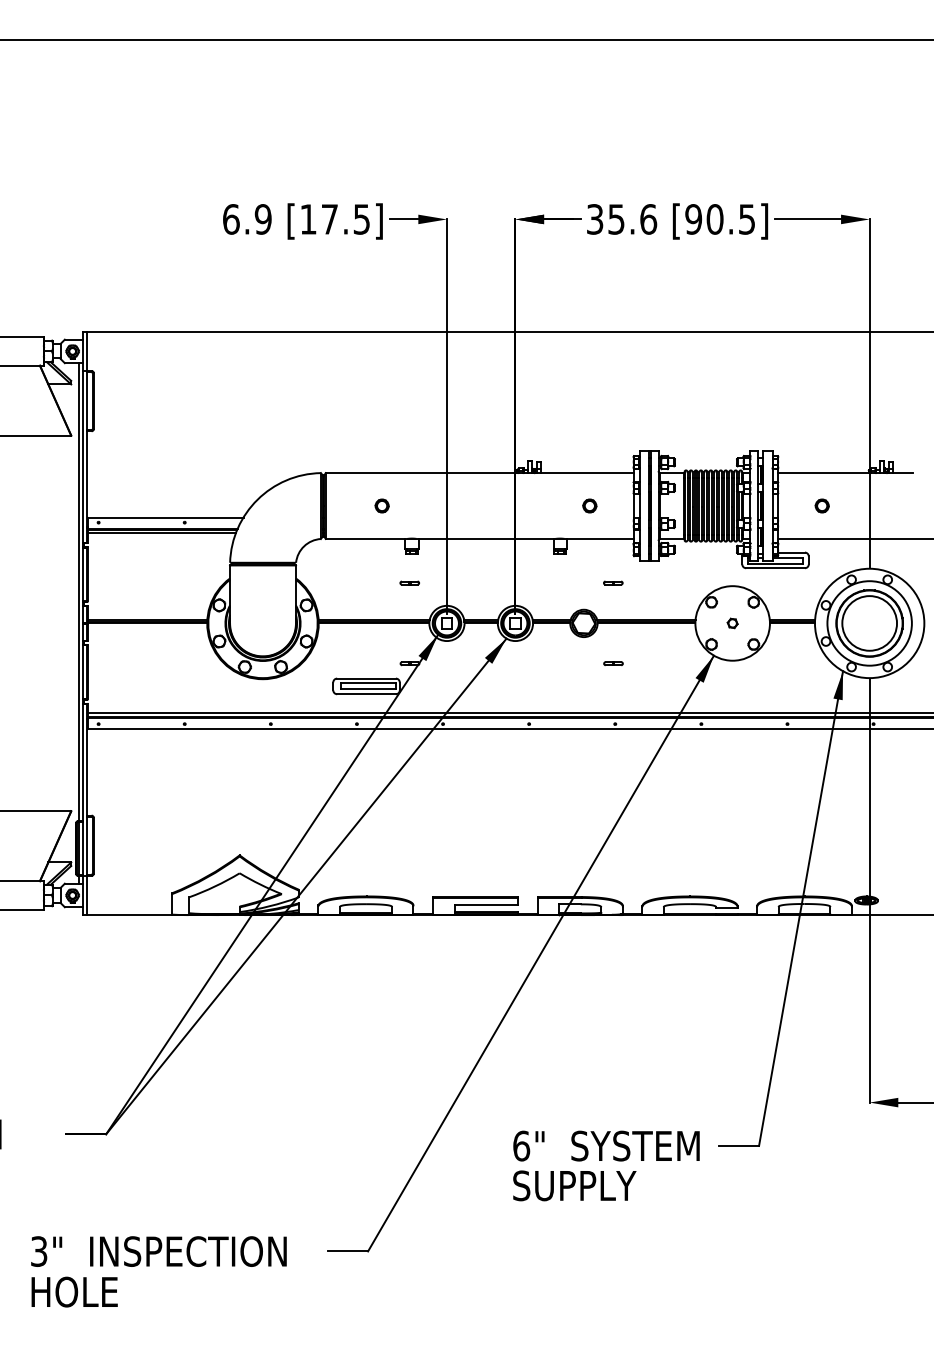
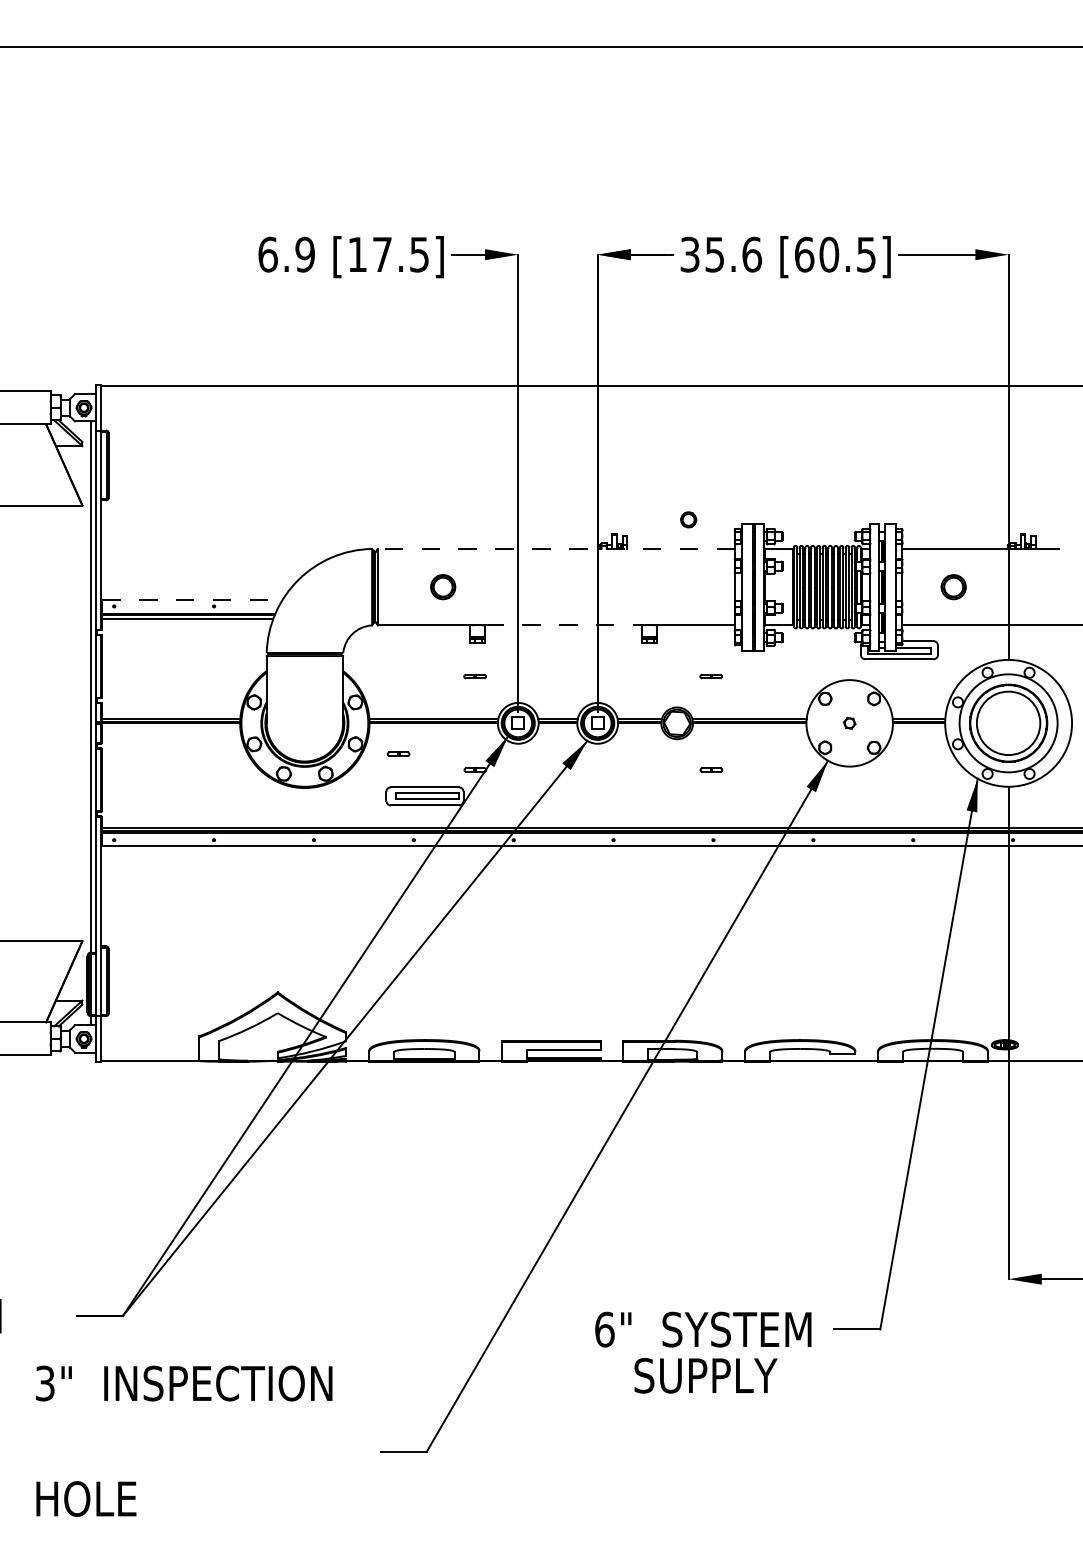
text: (693, 219) -> (804, 254), [90.5] -> [60.5]
line: (479, 473) -> (556, 549), solid -> dashed
circle: (381, 505) -> (442, 586), size x1.6
circle: (589, 505) -> (688, 519), moved
circle: (821, 505) -> (952, 586), size x1.6
line: (165, 517) -> (191, 600), solid -> dashed
line: (486, 538) -> (564, 624), solid -> dashed
part: (343, 649) -> (398, 753), added
text: (574, 1185) -> (705, 1375), moved
text: (158, 1251) -> (183, 1383), moved

